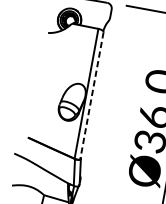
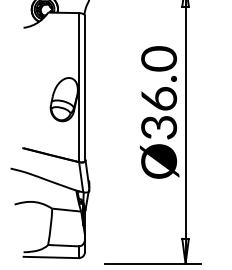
line: (92, 95) -> (85, 88), dashed -> solid

